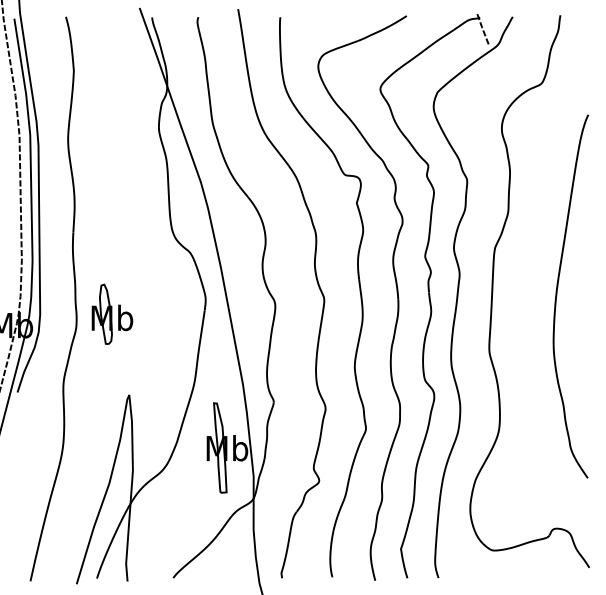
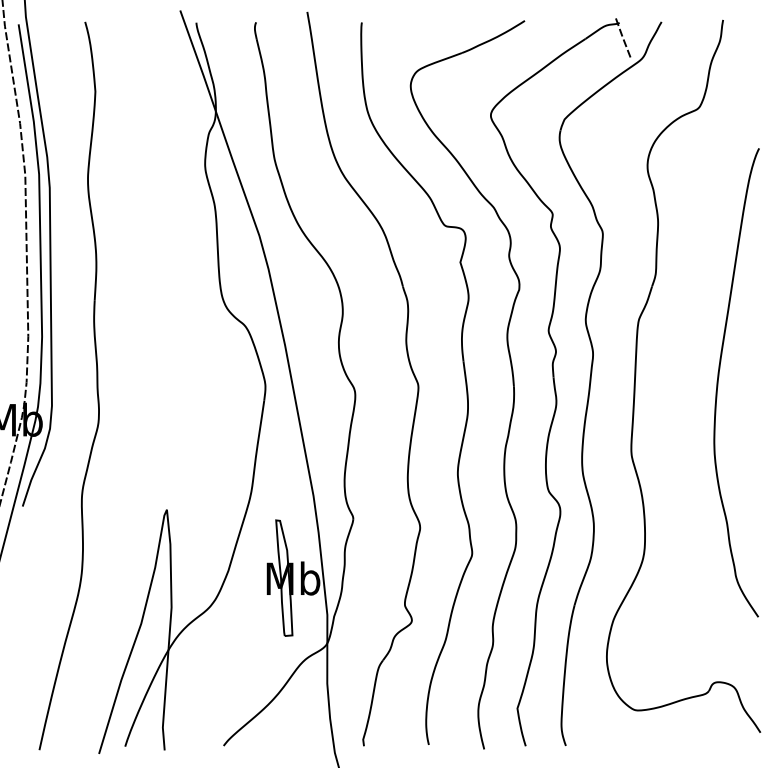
part: (112, 313) -> (145, 404), removed

